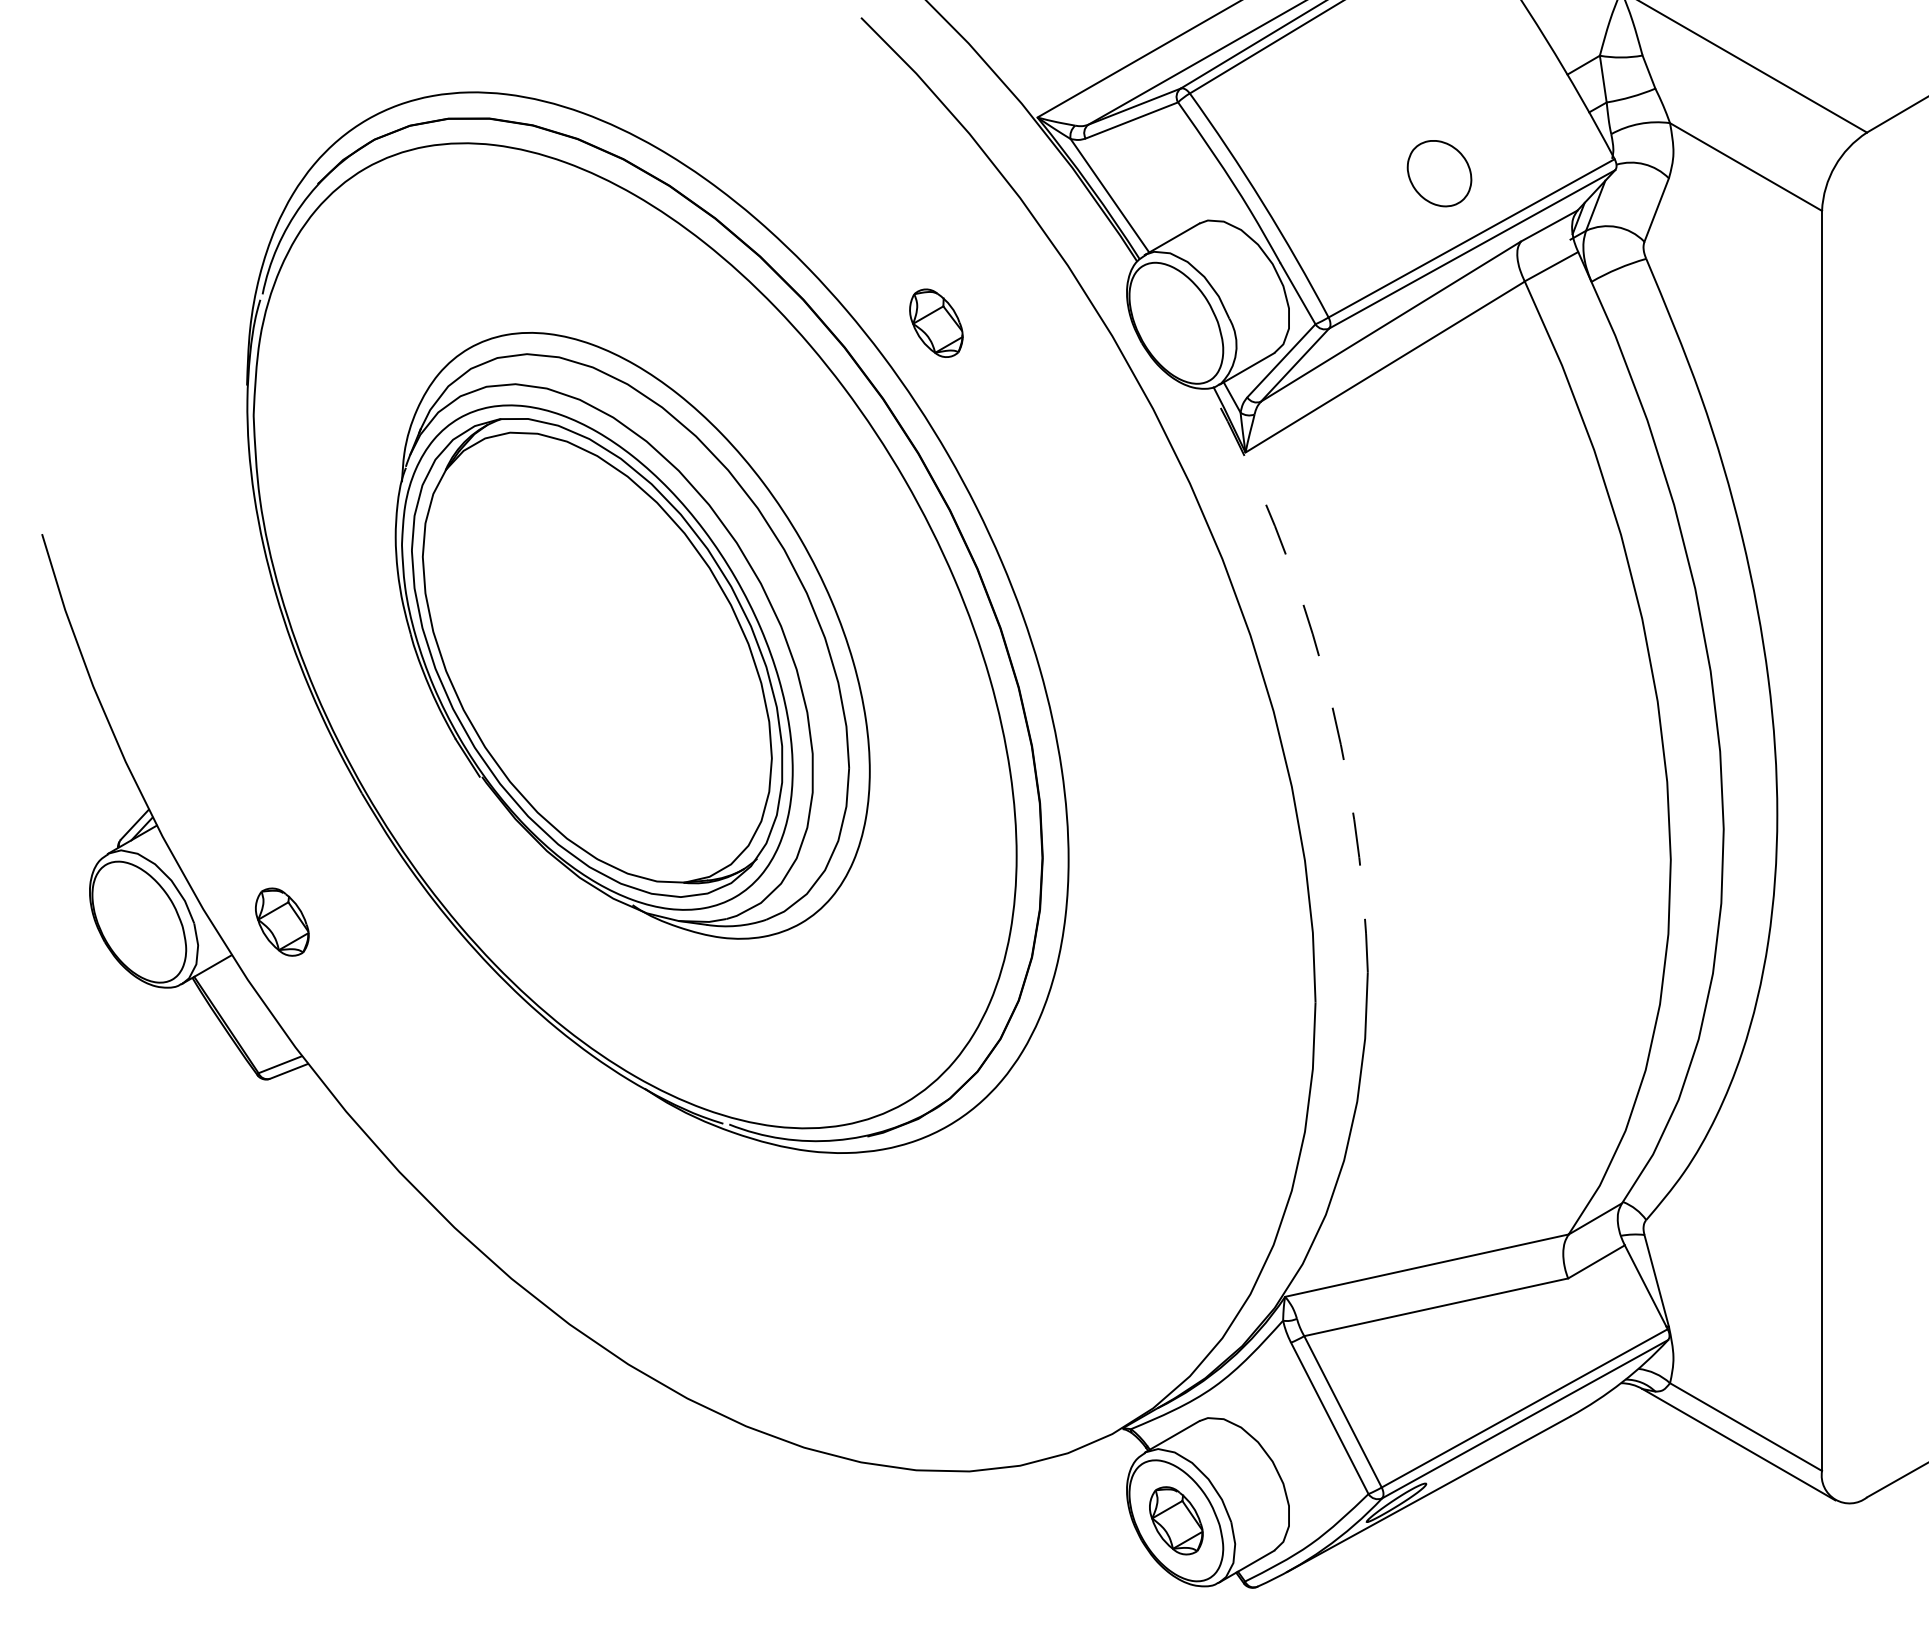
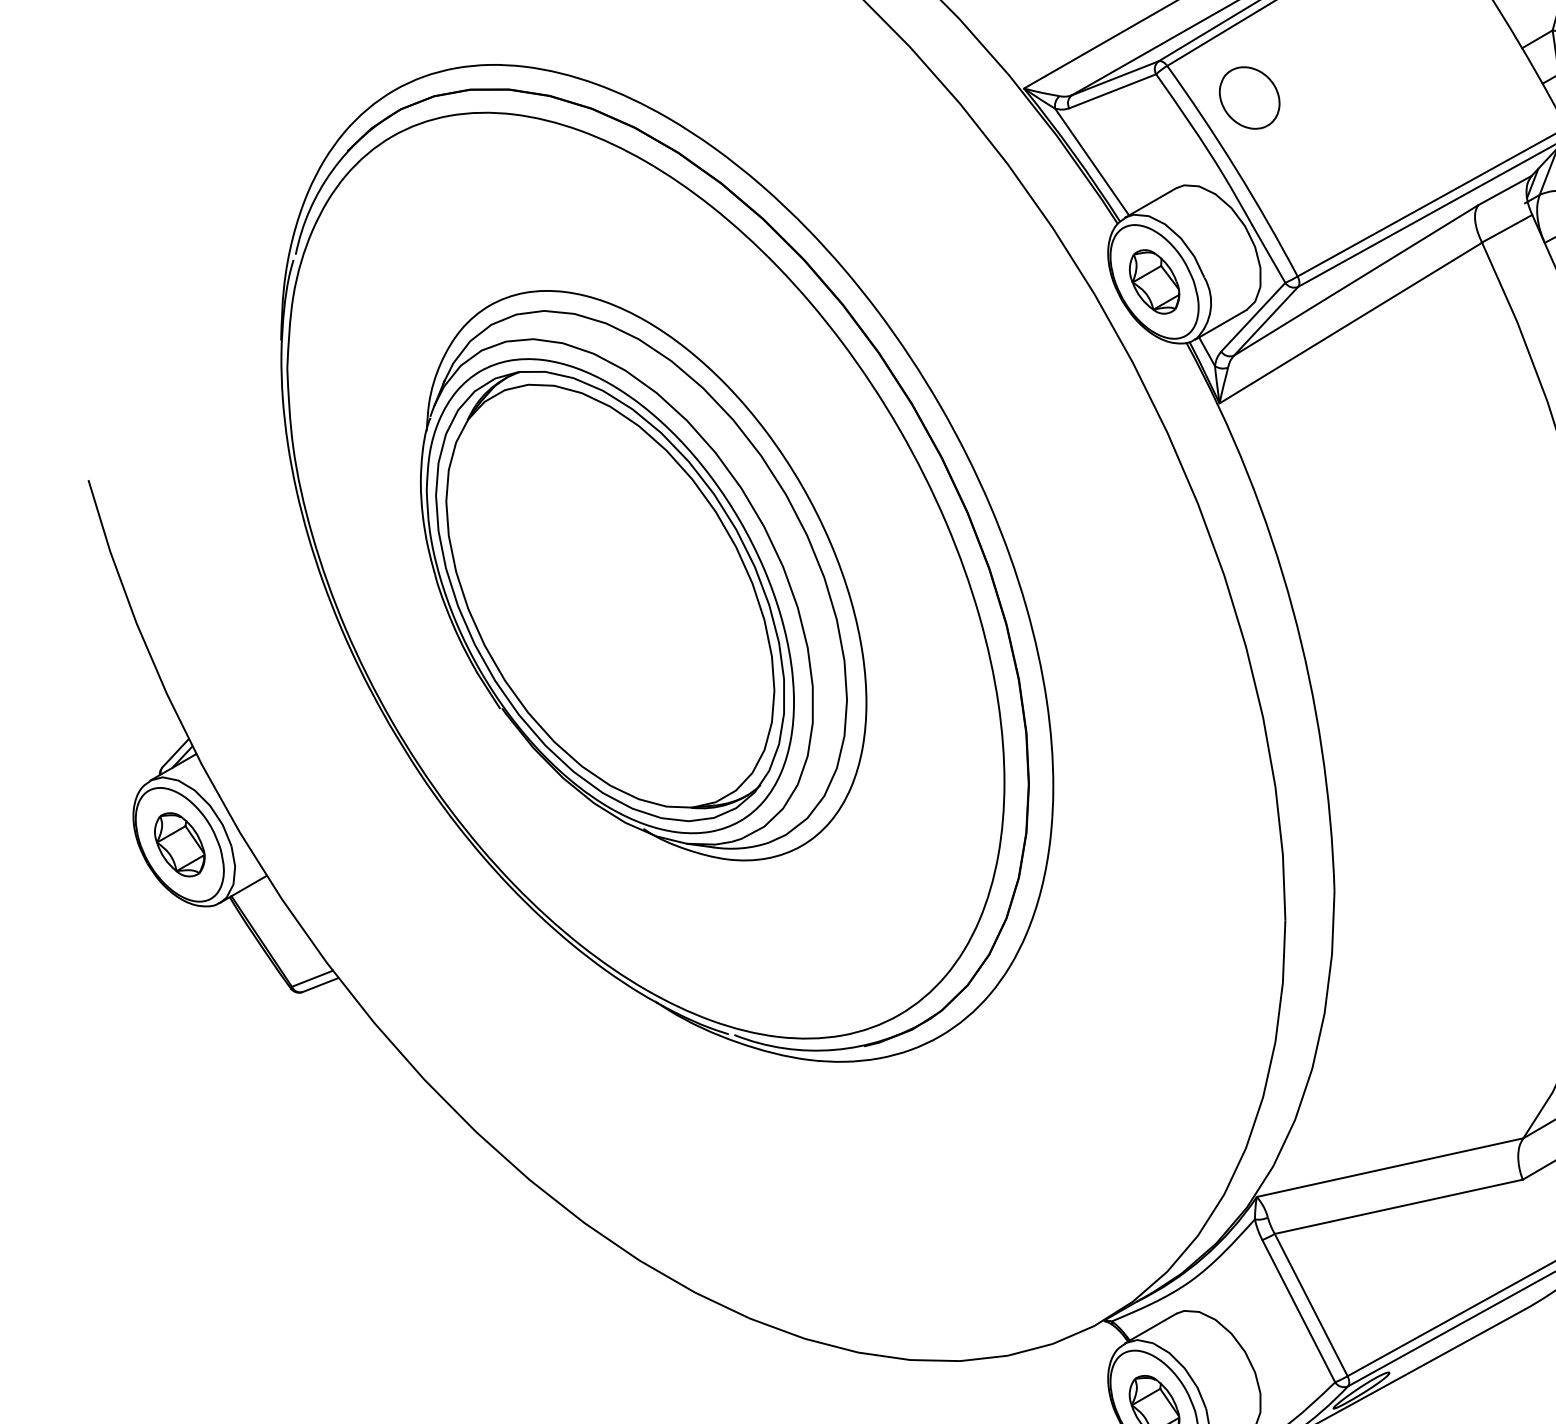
part: (1439, 173) -> (1249, 97), moved
part: (936, 322) -> (1154, 281), moved
arc: (1323, 670) -> (1292, 608), dashed -> solid
part: (282, 921) -> (180, 844), moved

